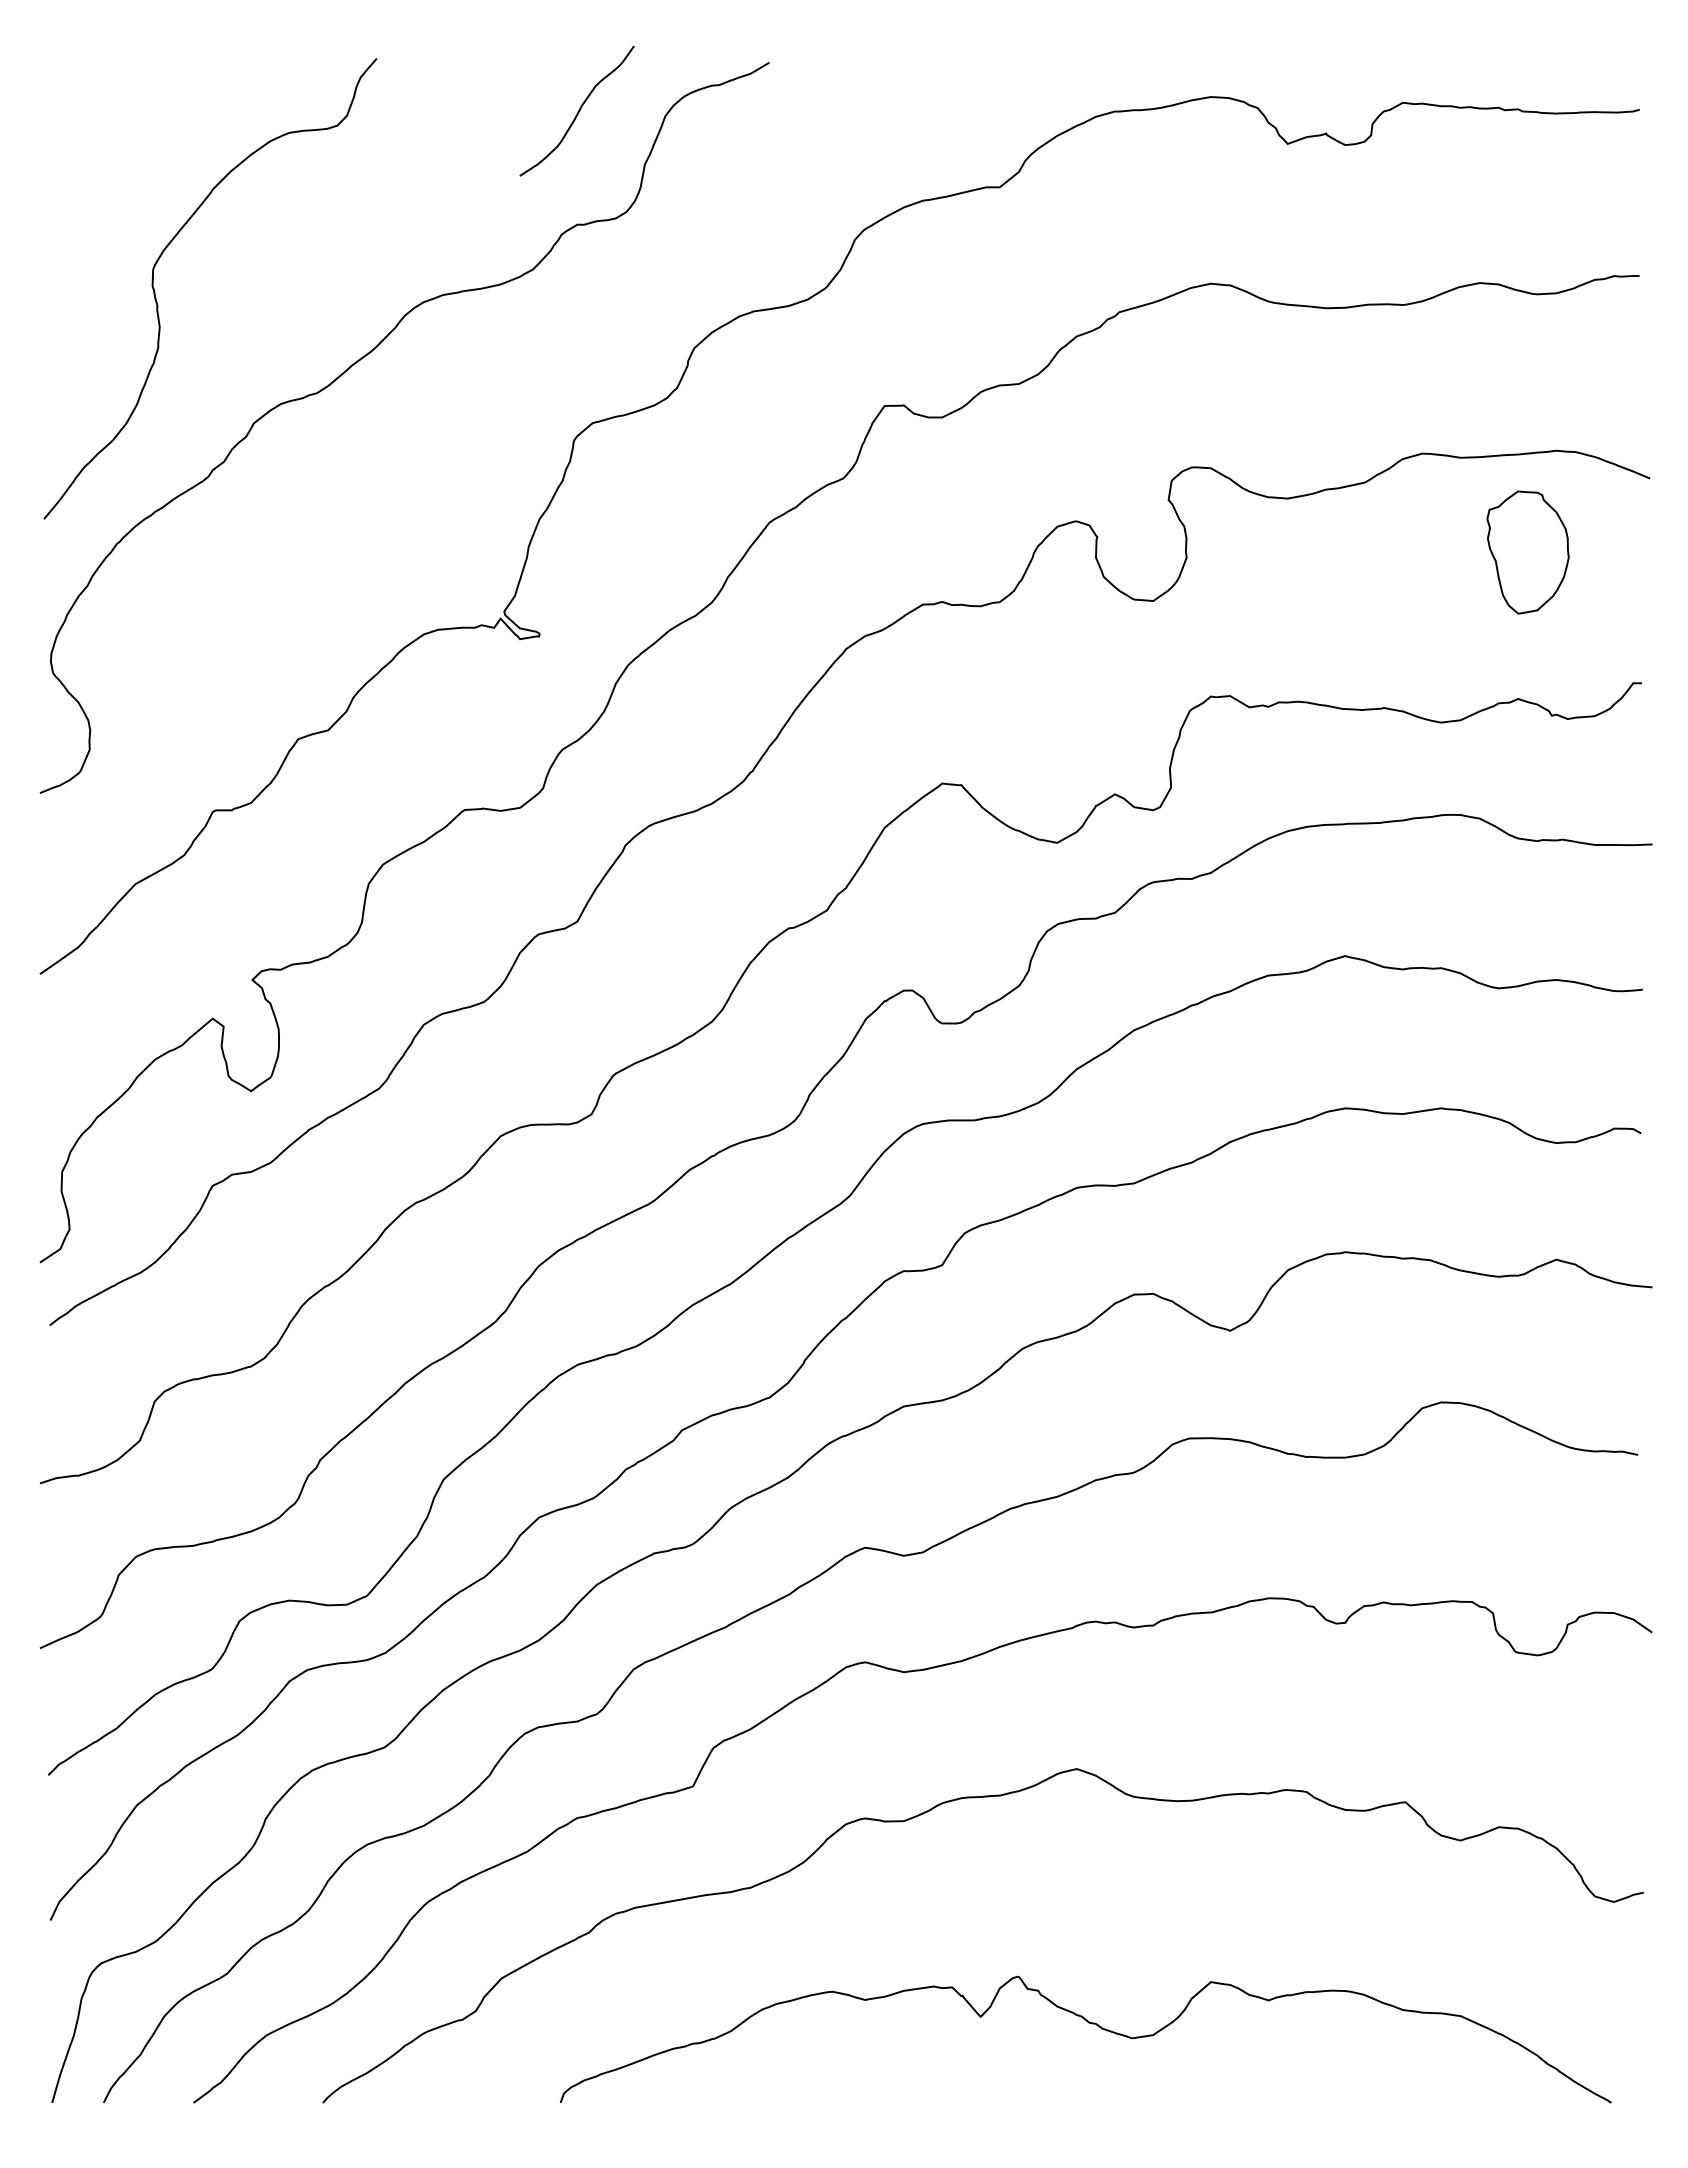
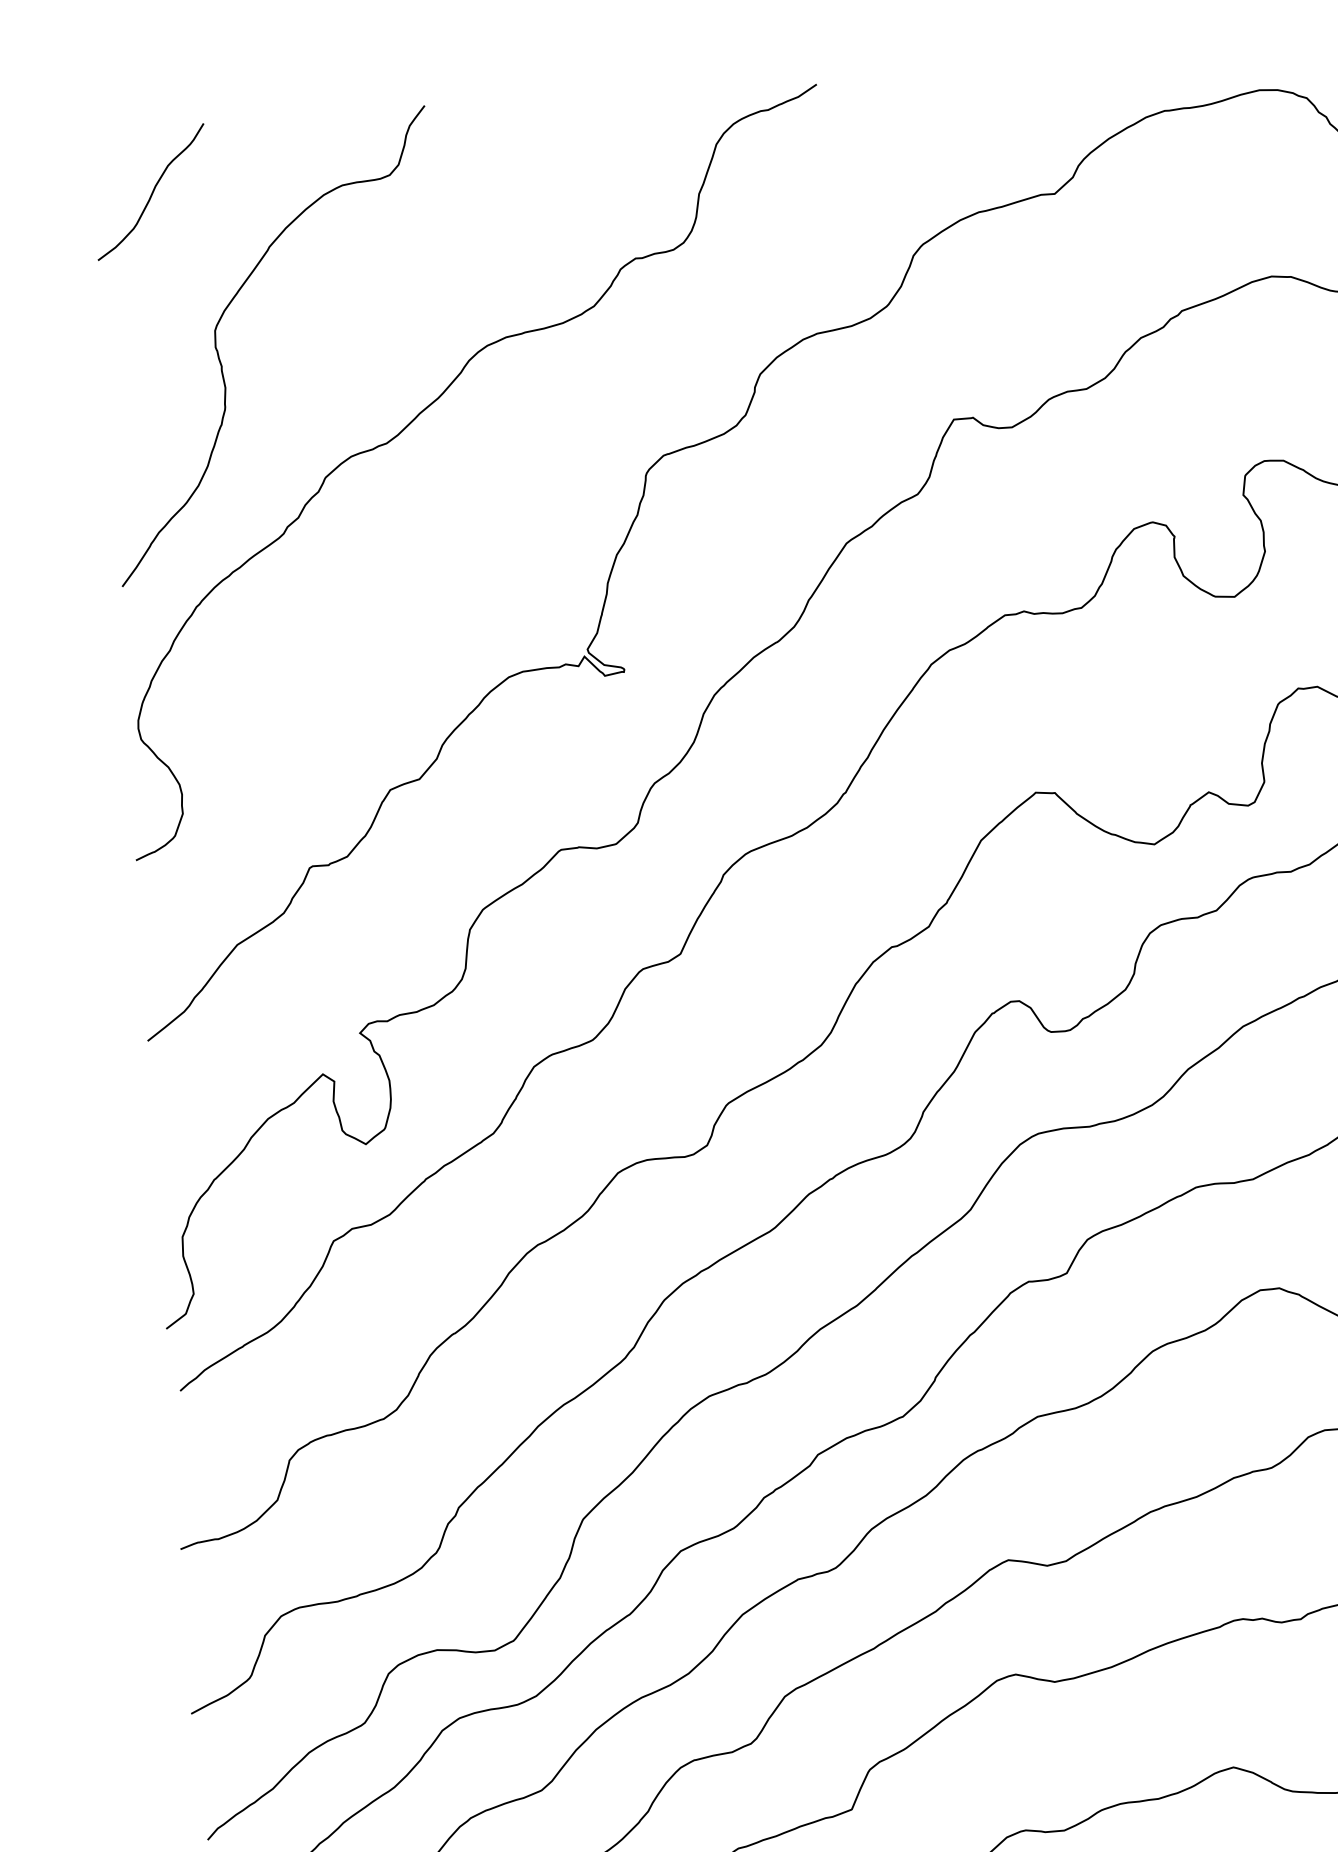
curve: (577, 111) -> (151, 192), moved

